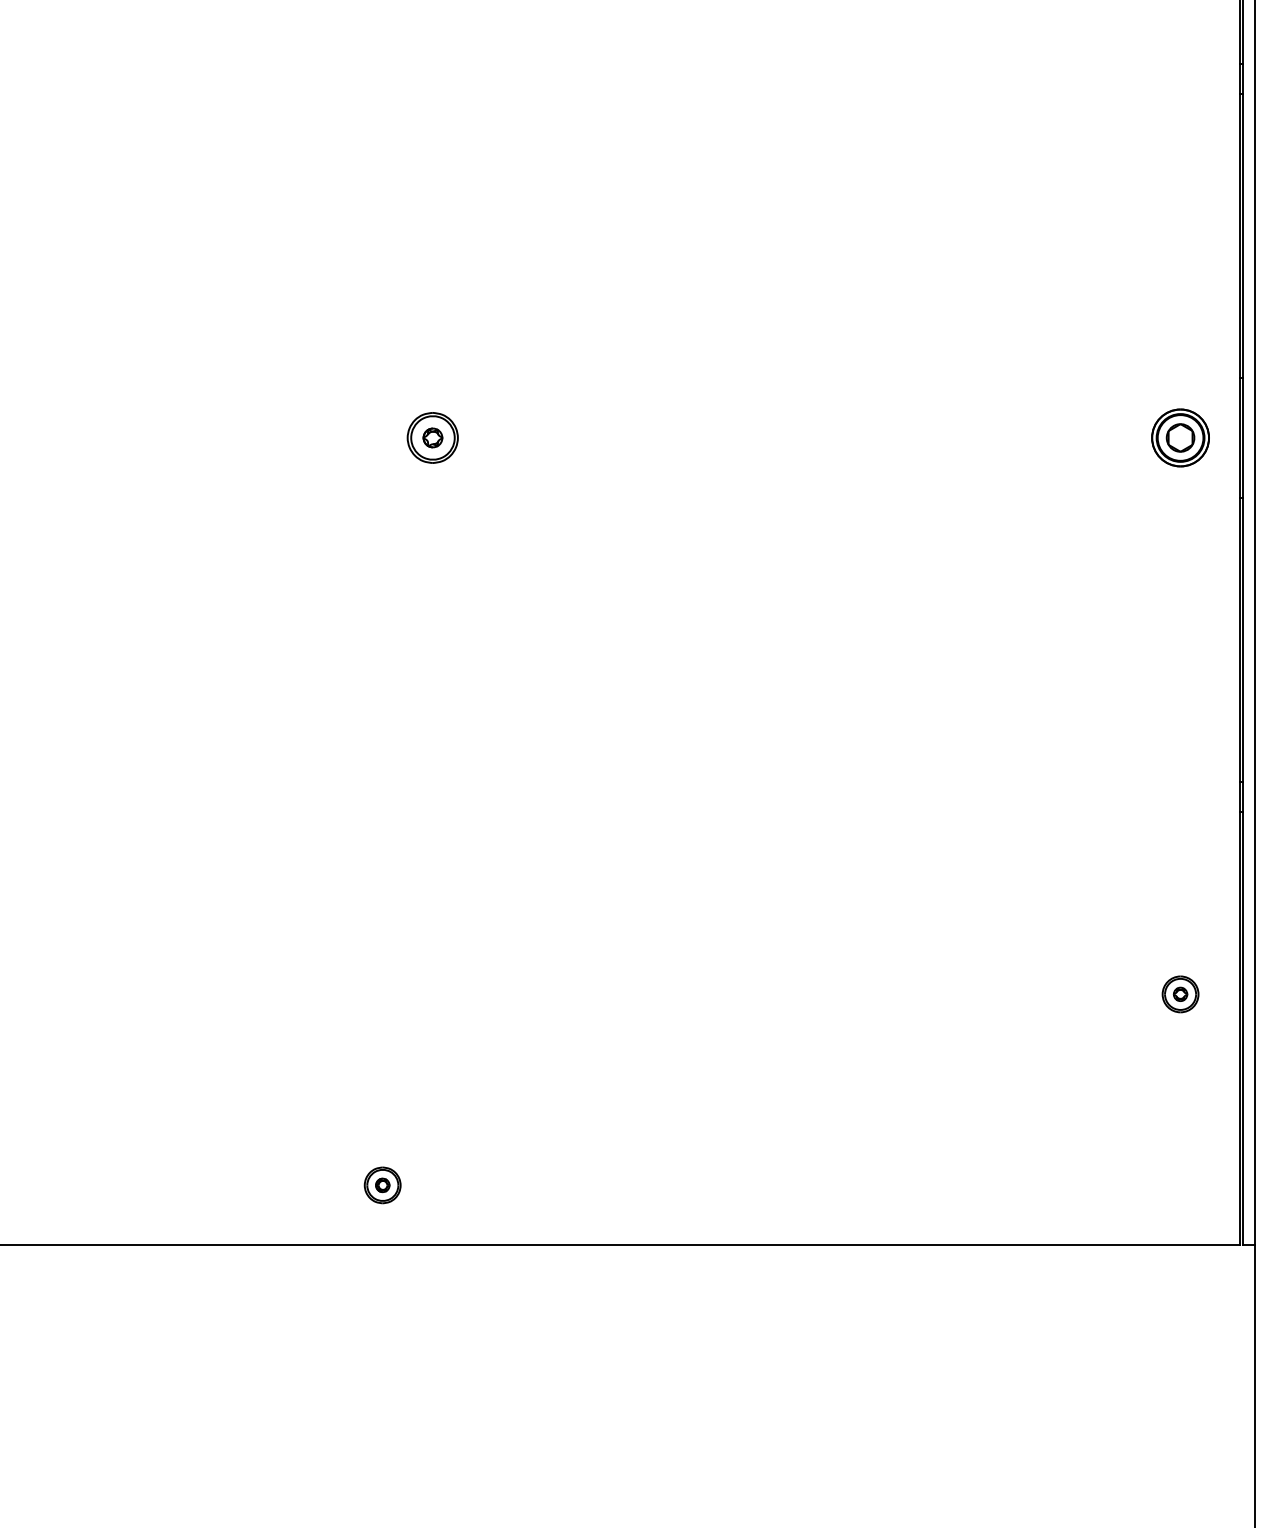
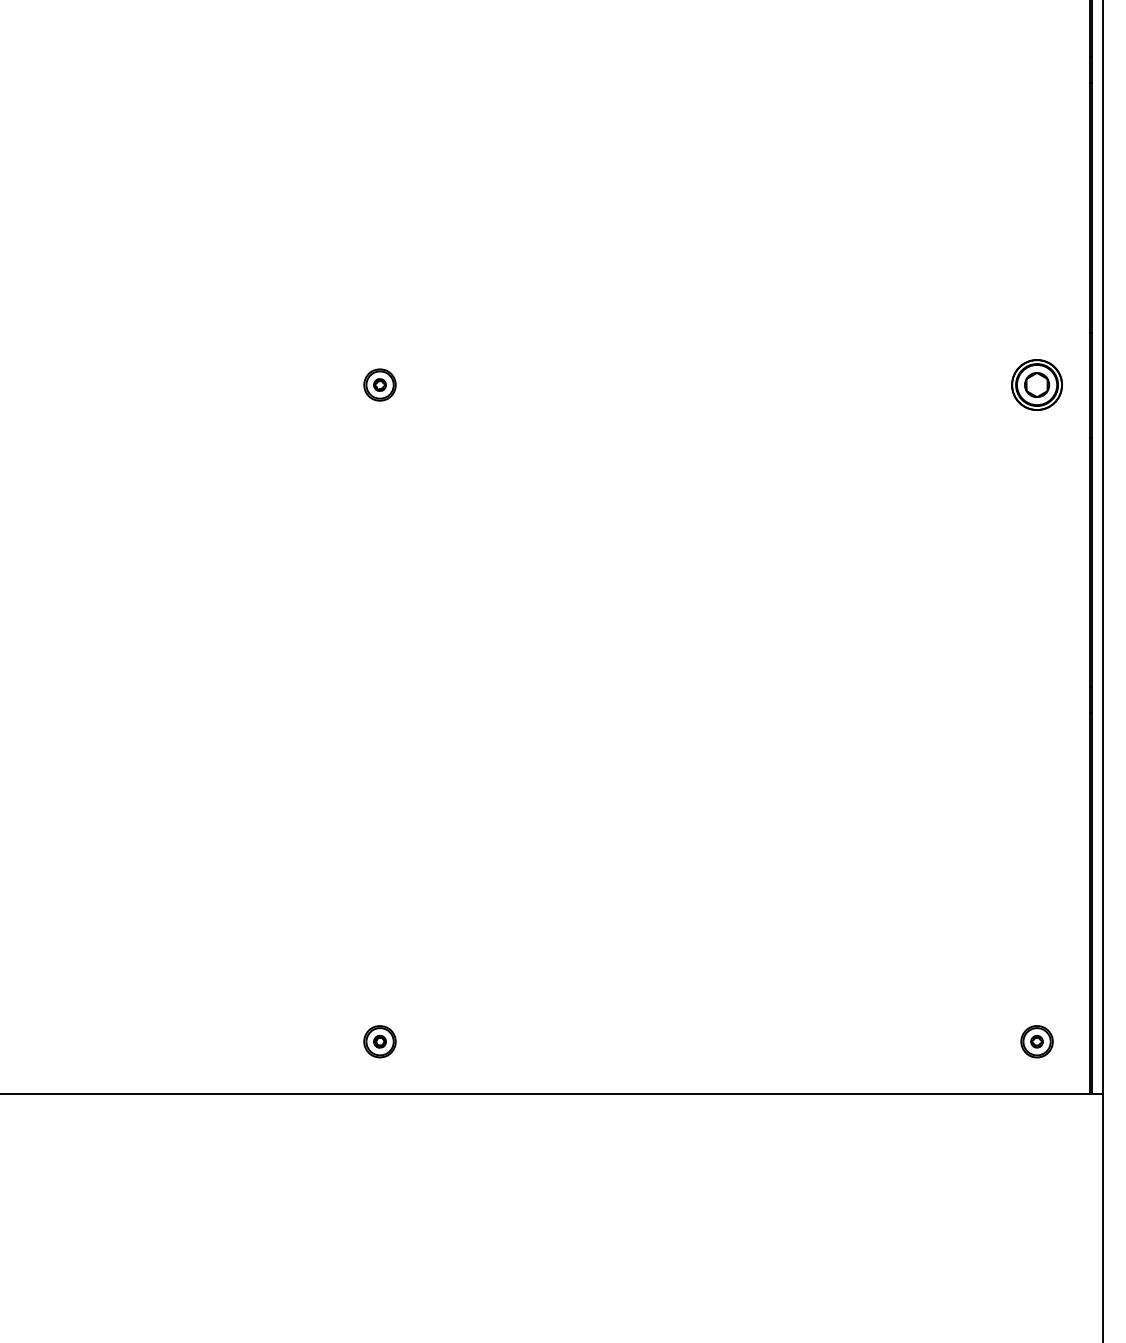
part: (432, 437) -> (379, 384), size x0.71
part: (1180, 994) -> (1037, 1041), moved
part: (382, 1185) -> (379, 1041), moved

